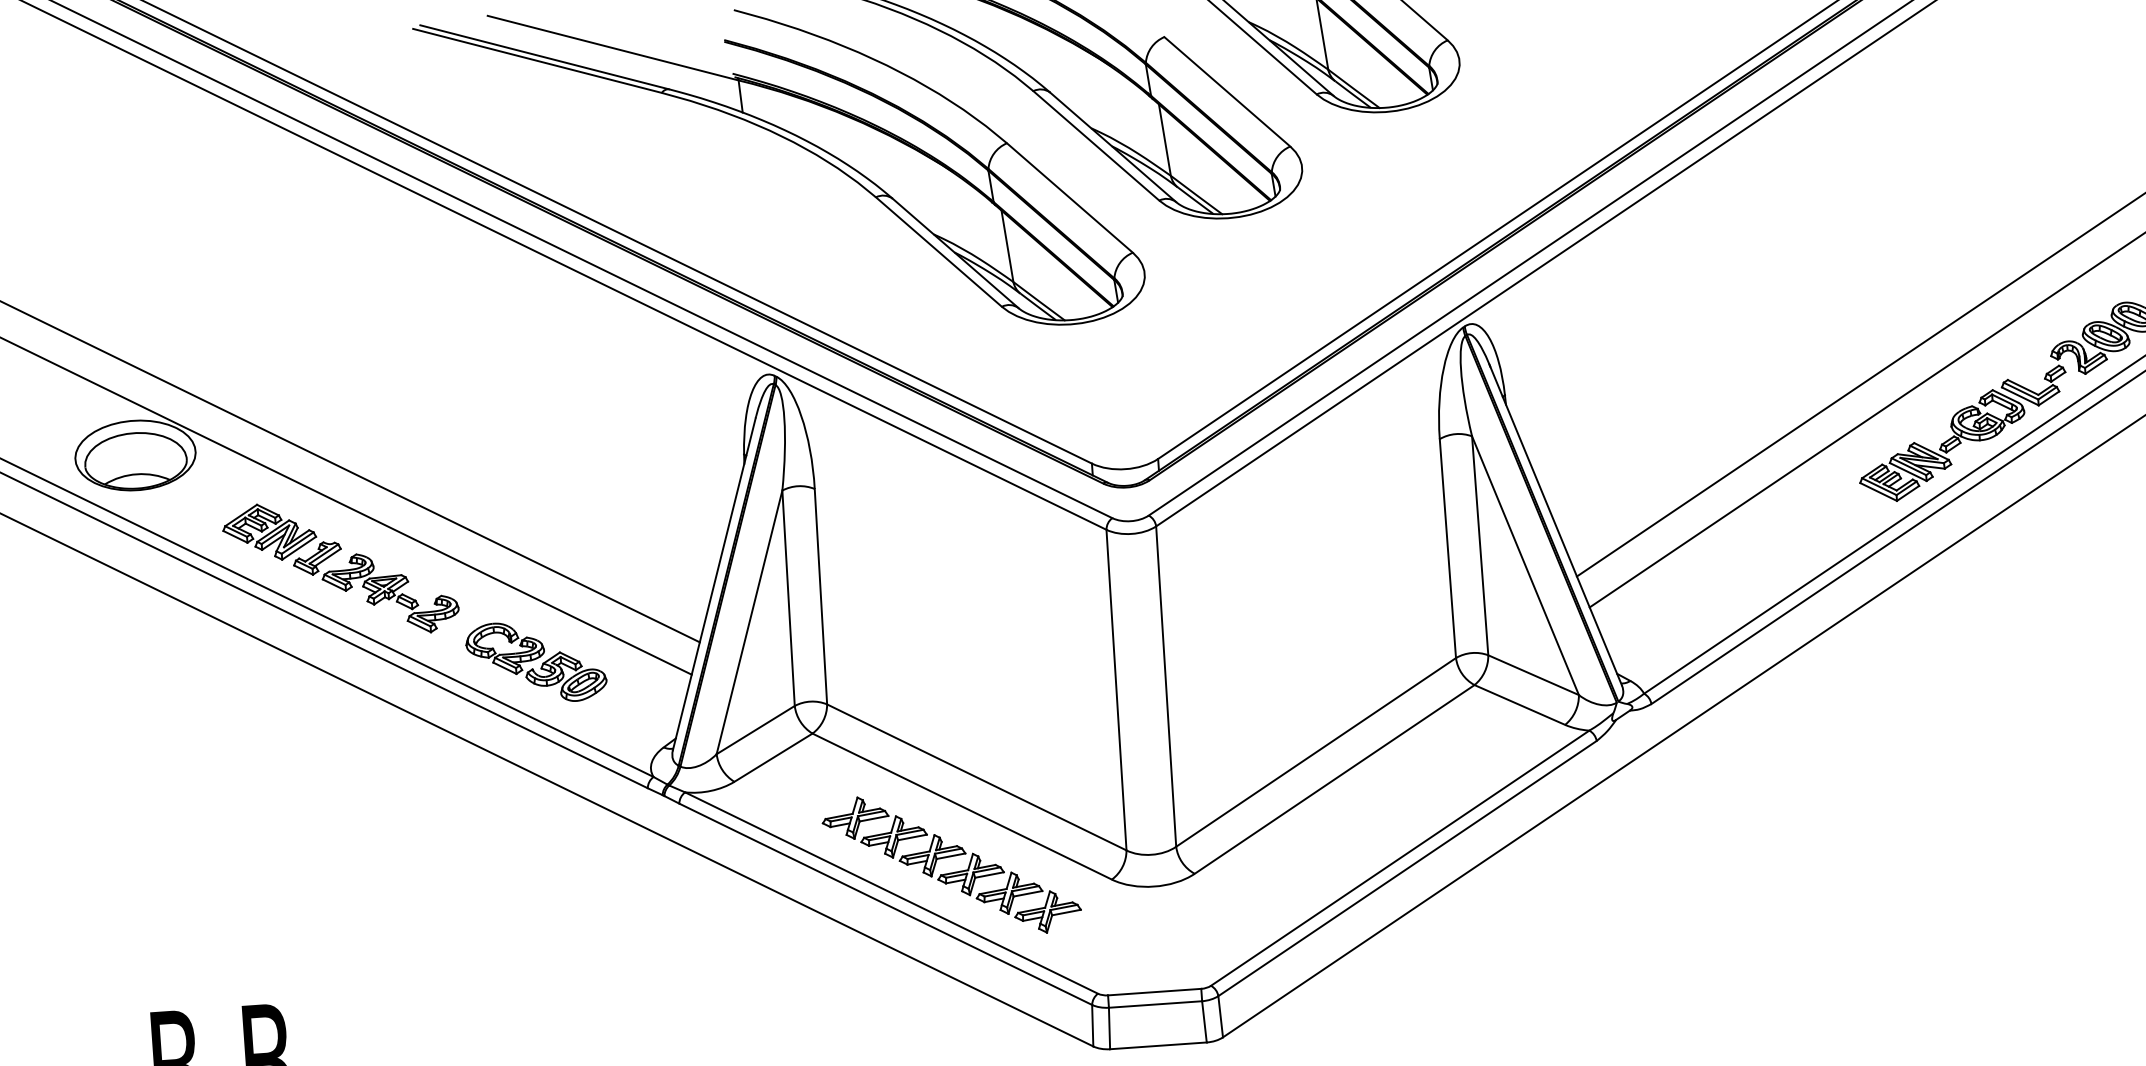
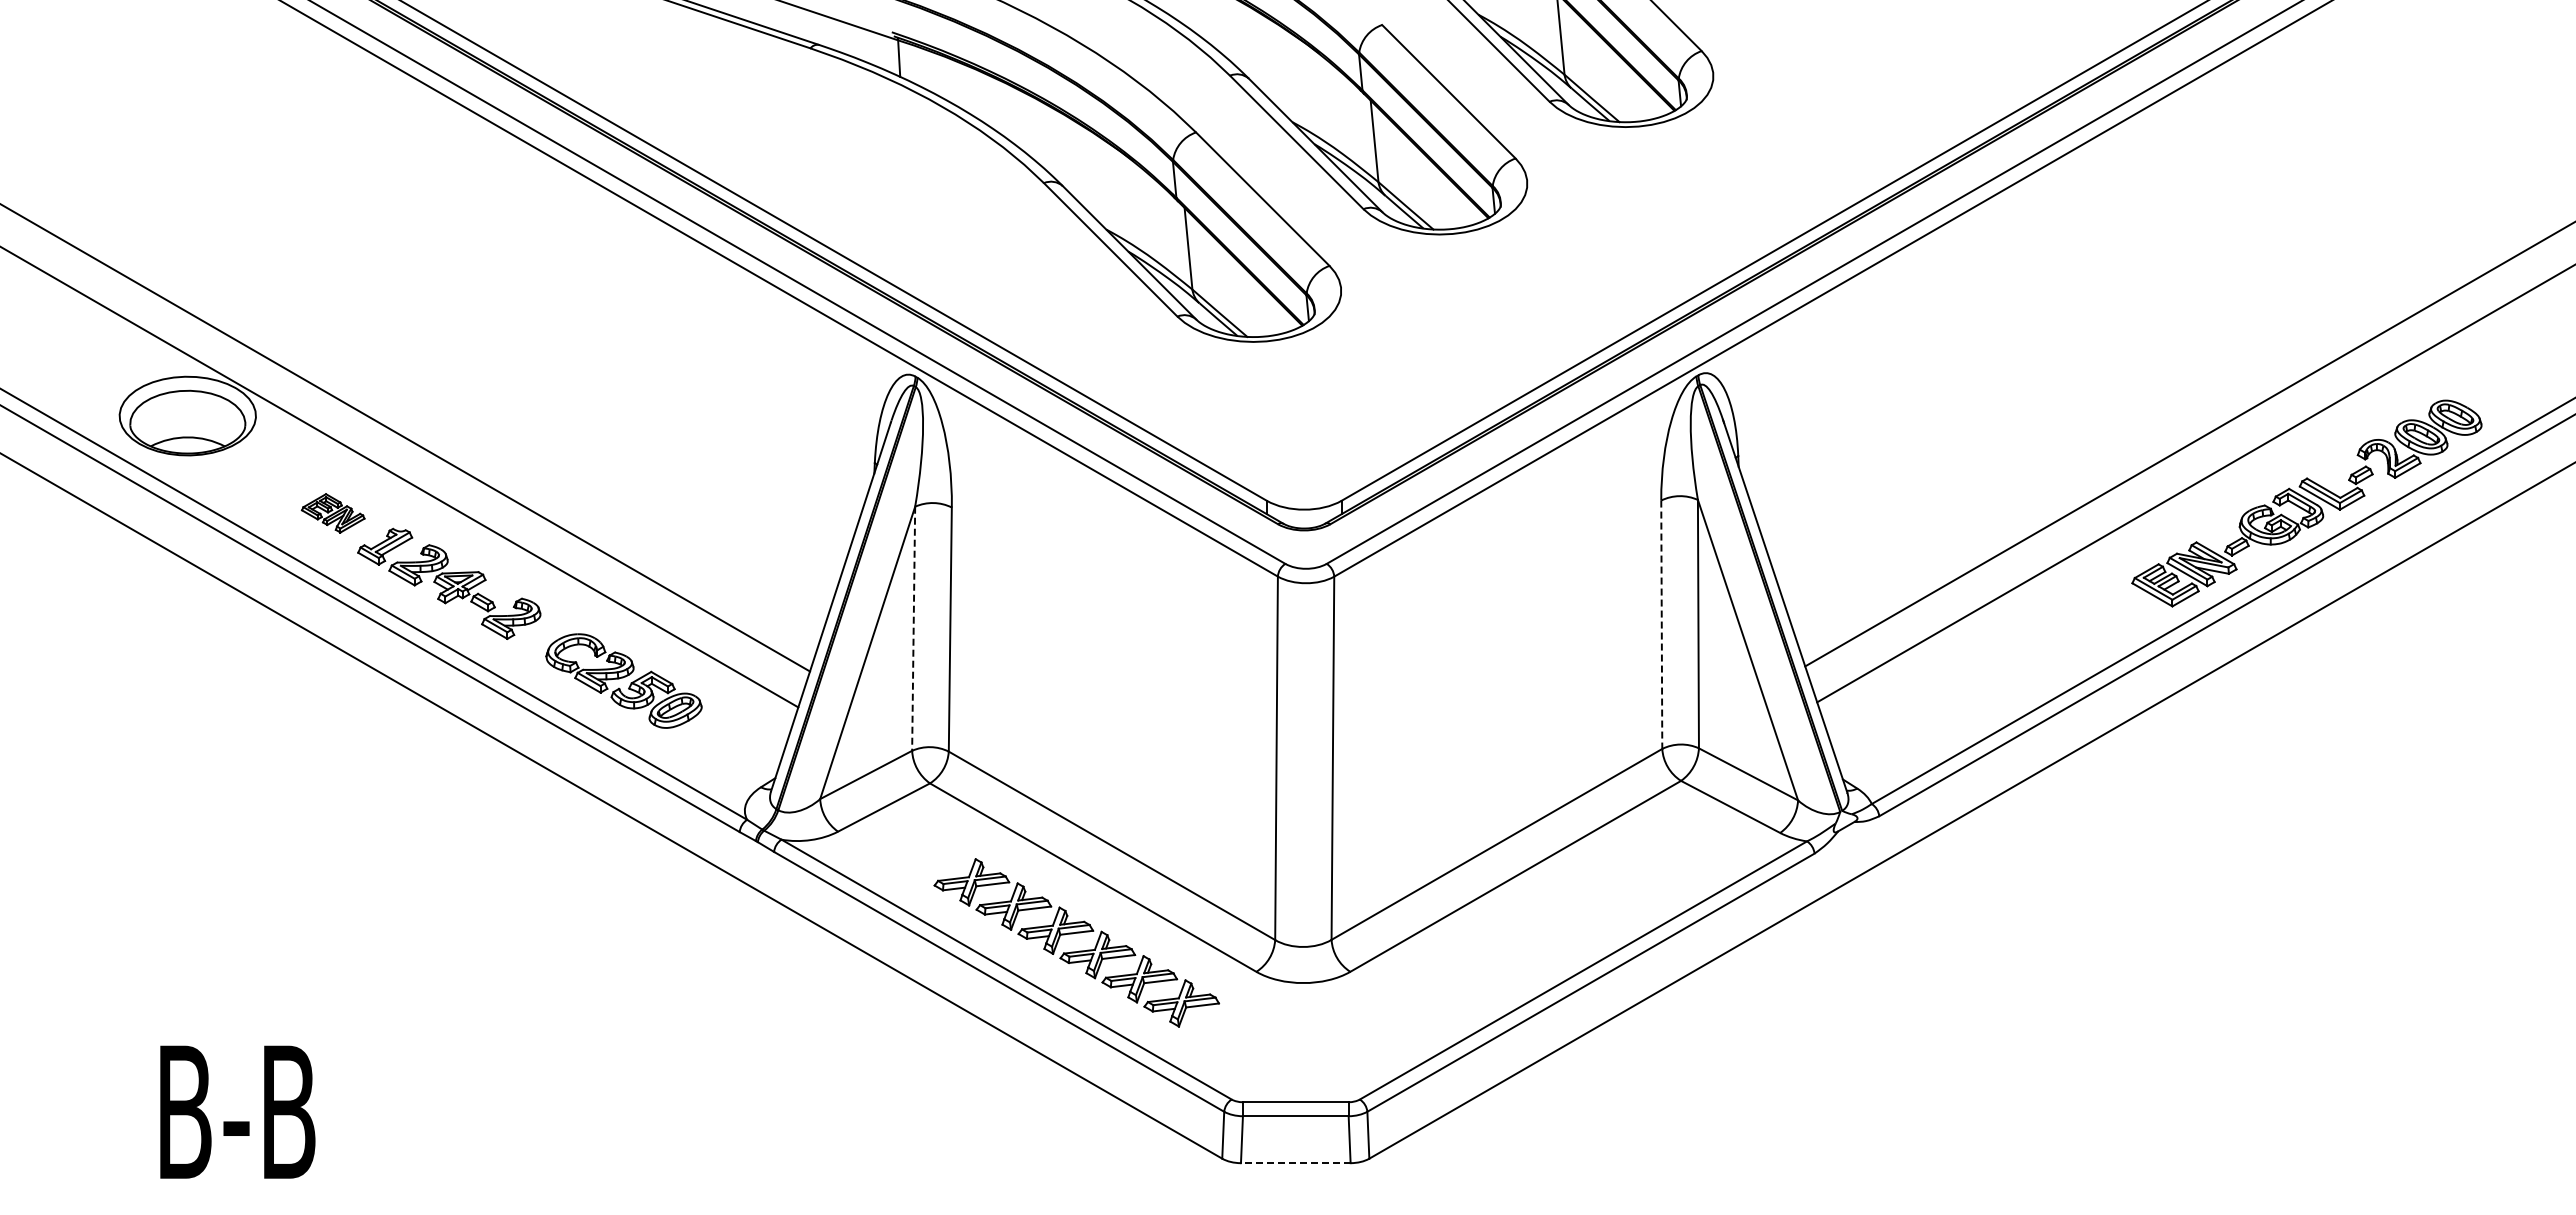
part: (269, 532) -> (333, 513), size x0.6
line: (1447, 549) -> (1661, 625), solid -> dashed
line: (788, 598) -> (913, 629), solid -> dashed
line: (1158, 1046) -> (1295, 1163), solid -> dashed

